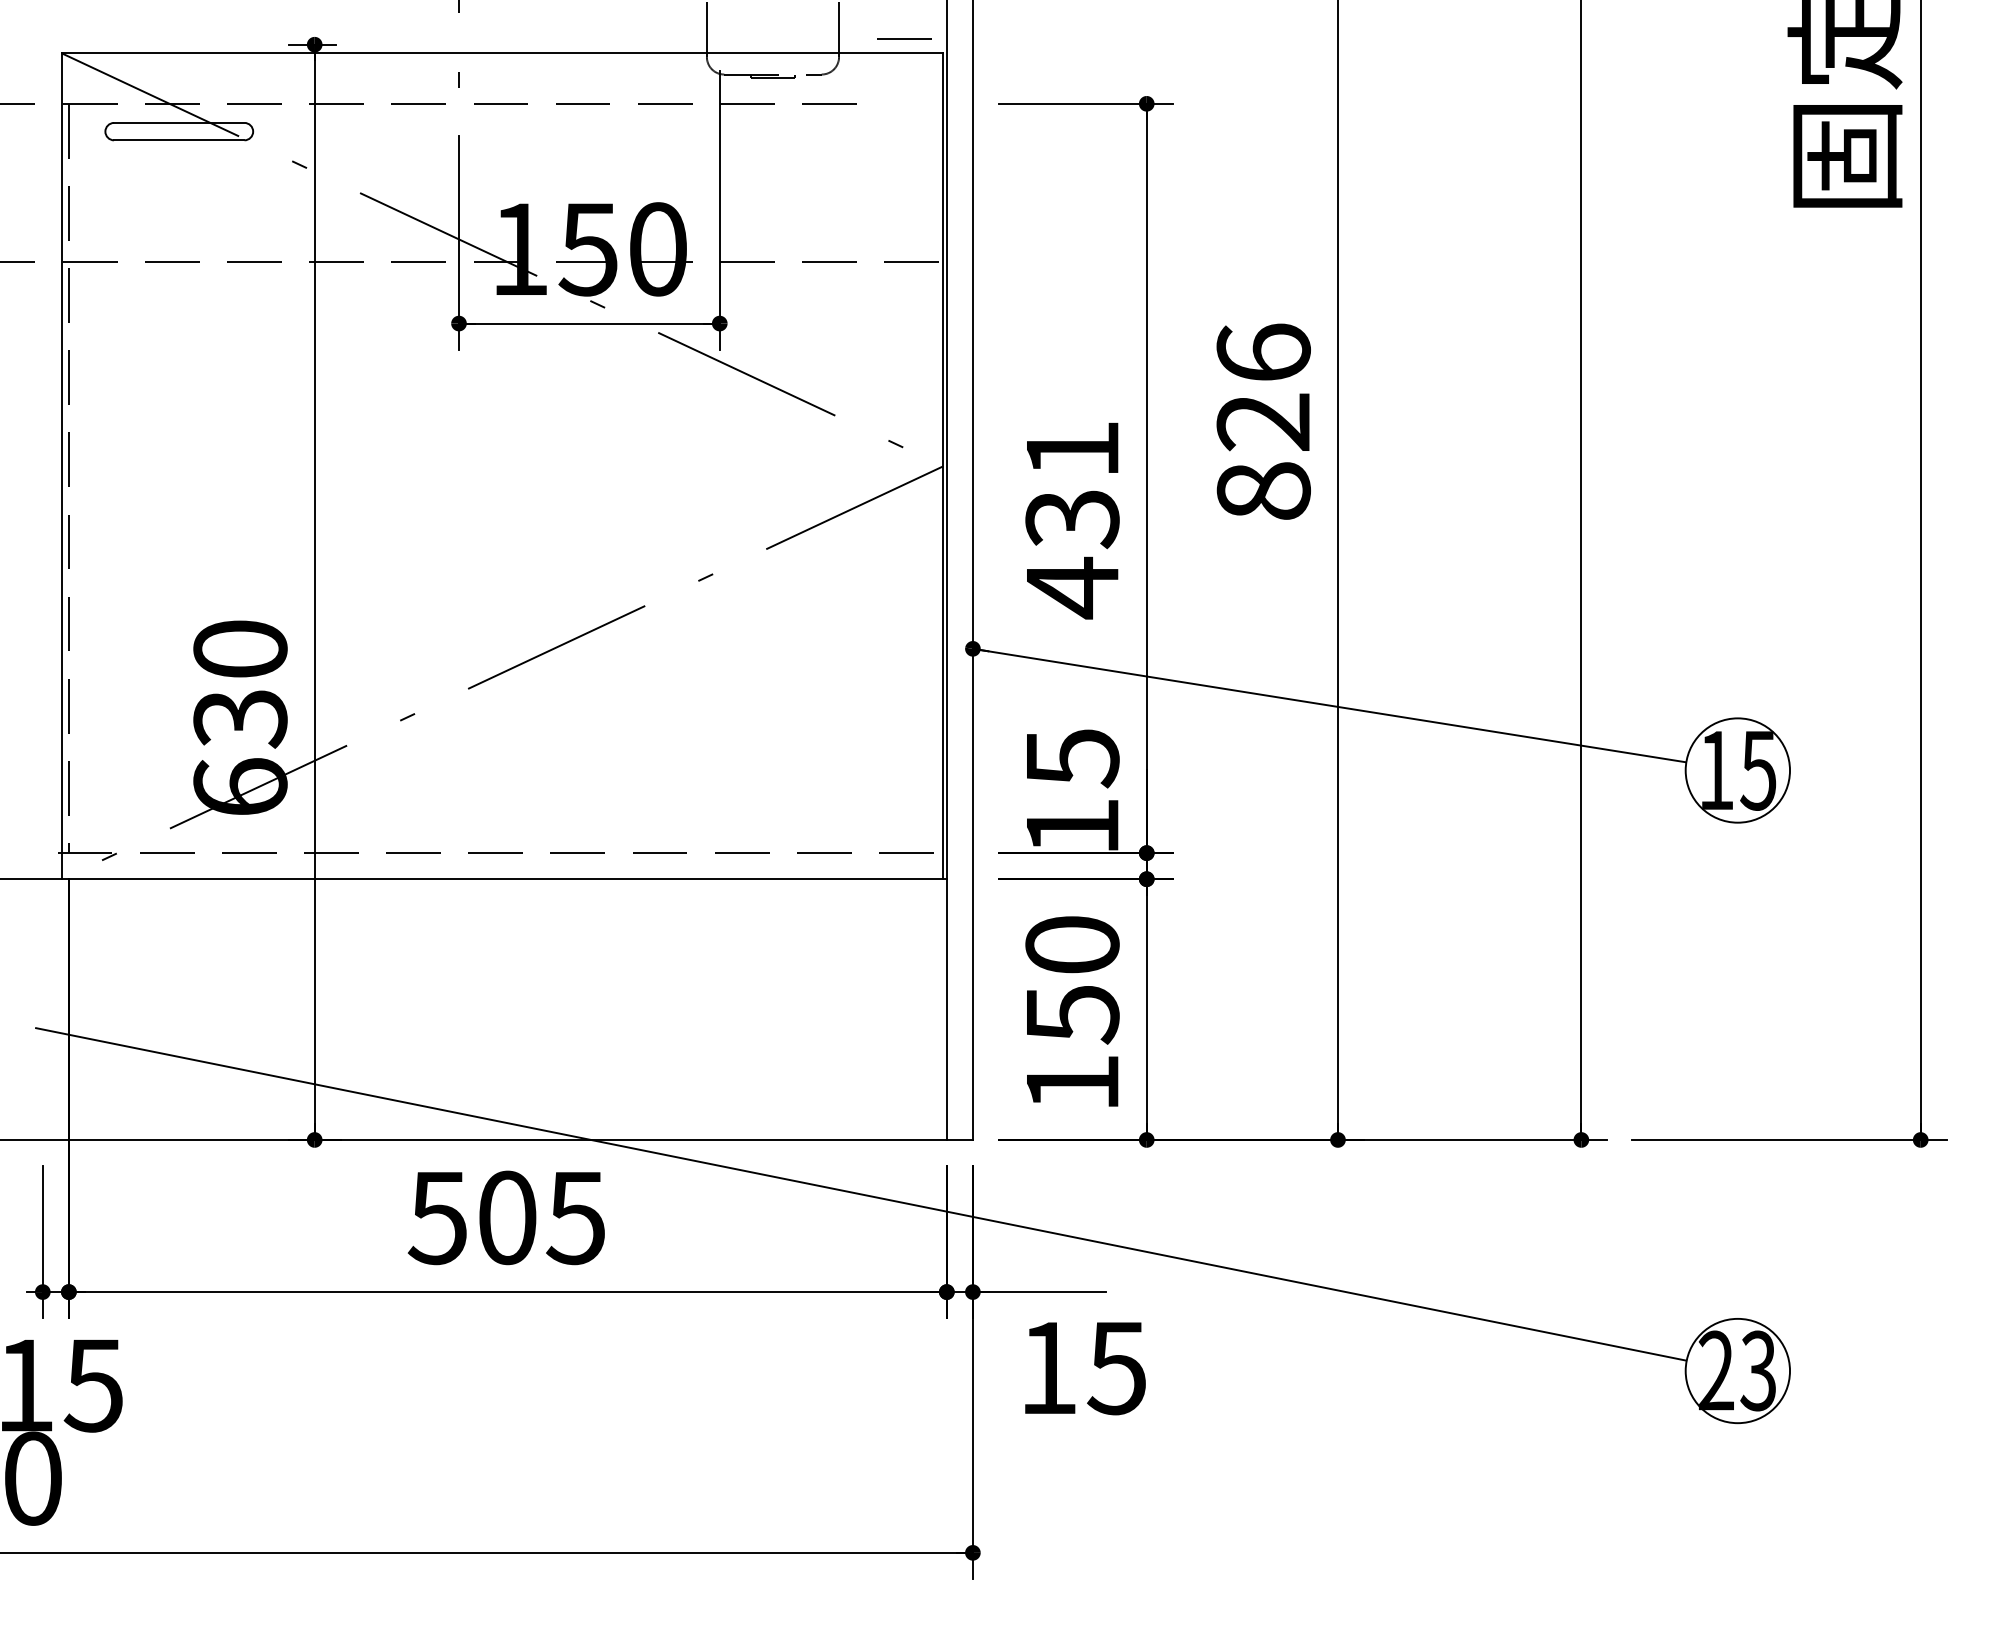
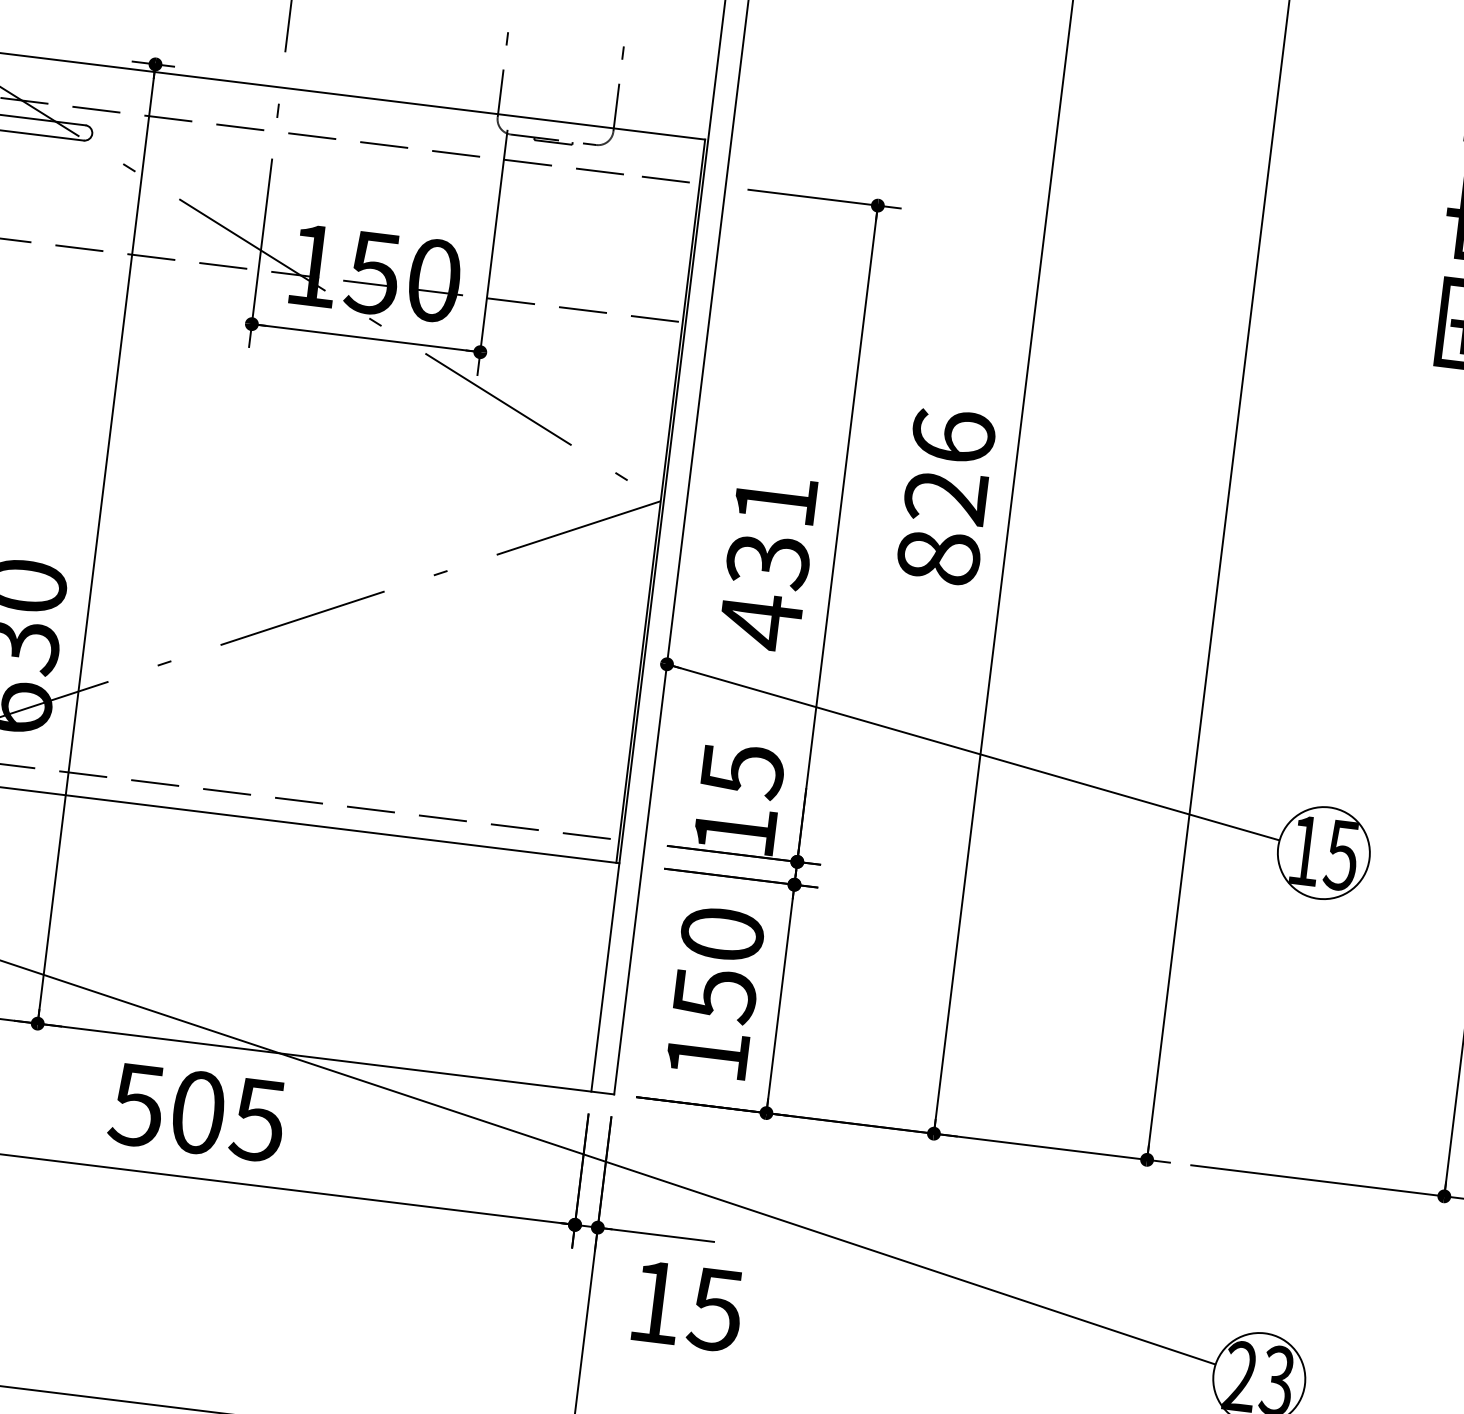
line: (904, 38) -> (665, 179), moved

